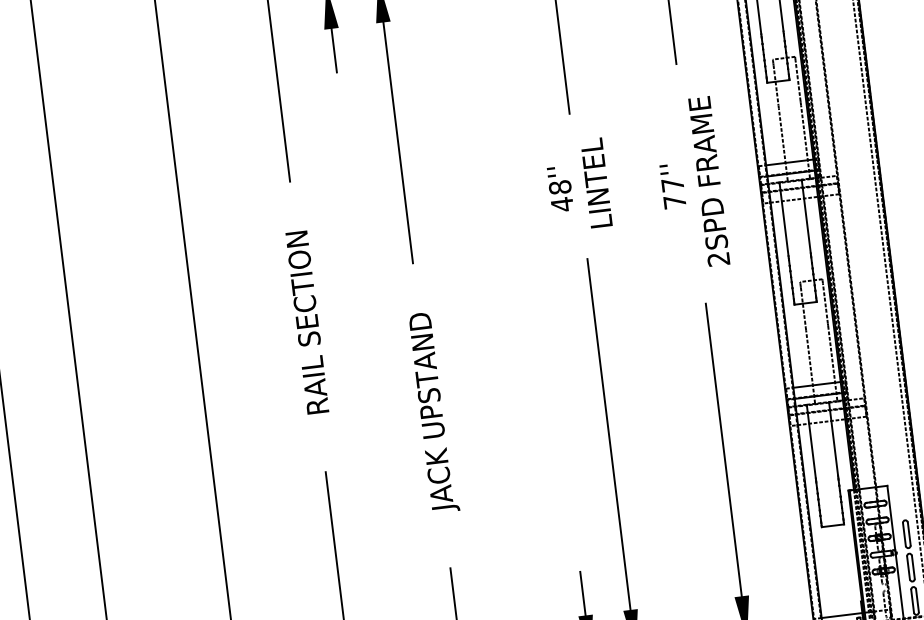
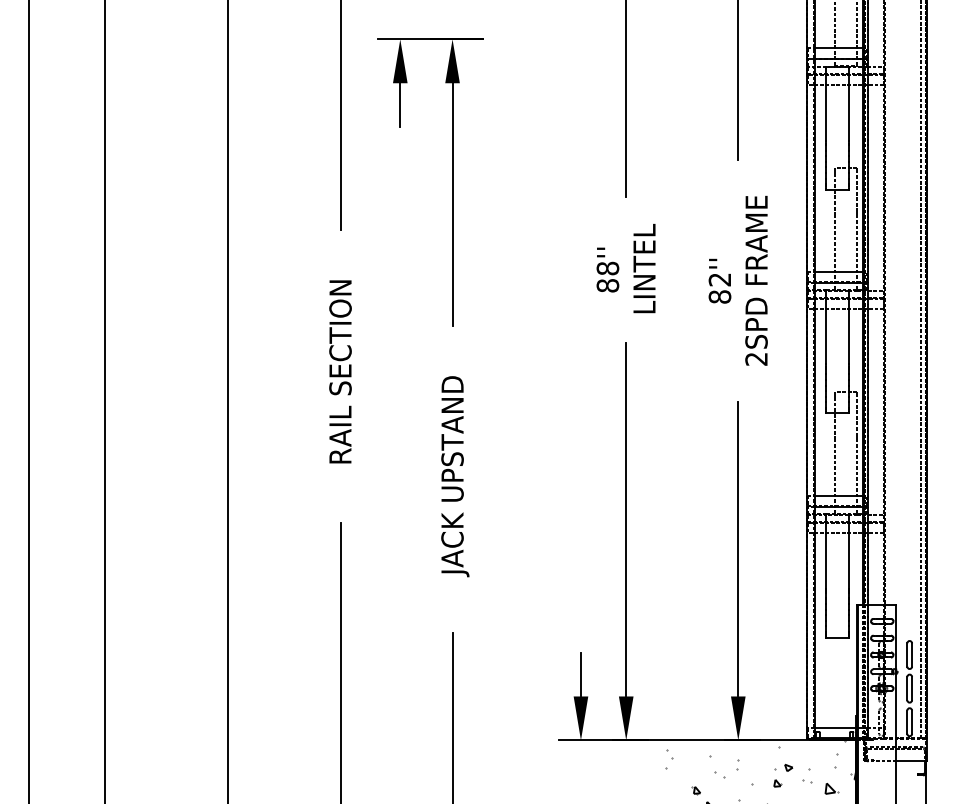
text: (673, 193) -> (719, 288), 77'' -> 82''
text: (561, 204) -> (607, 285), 48'' -> 88''

